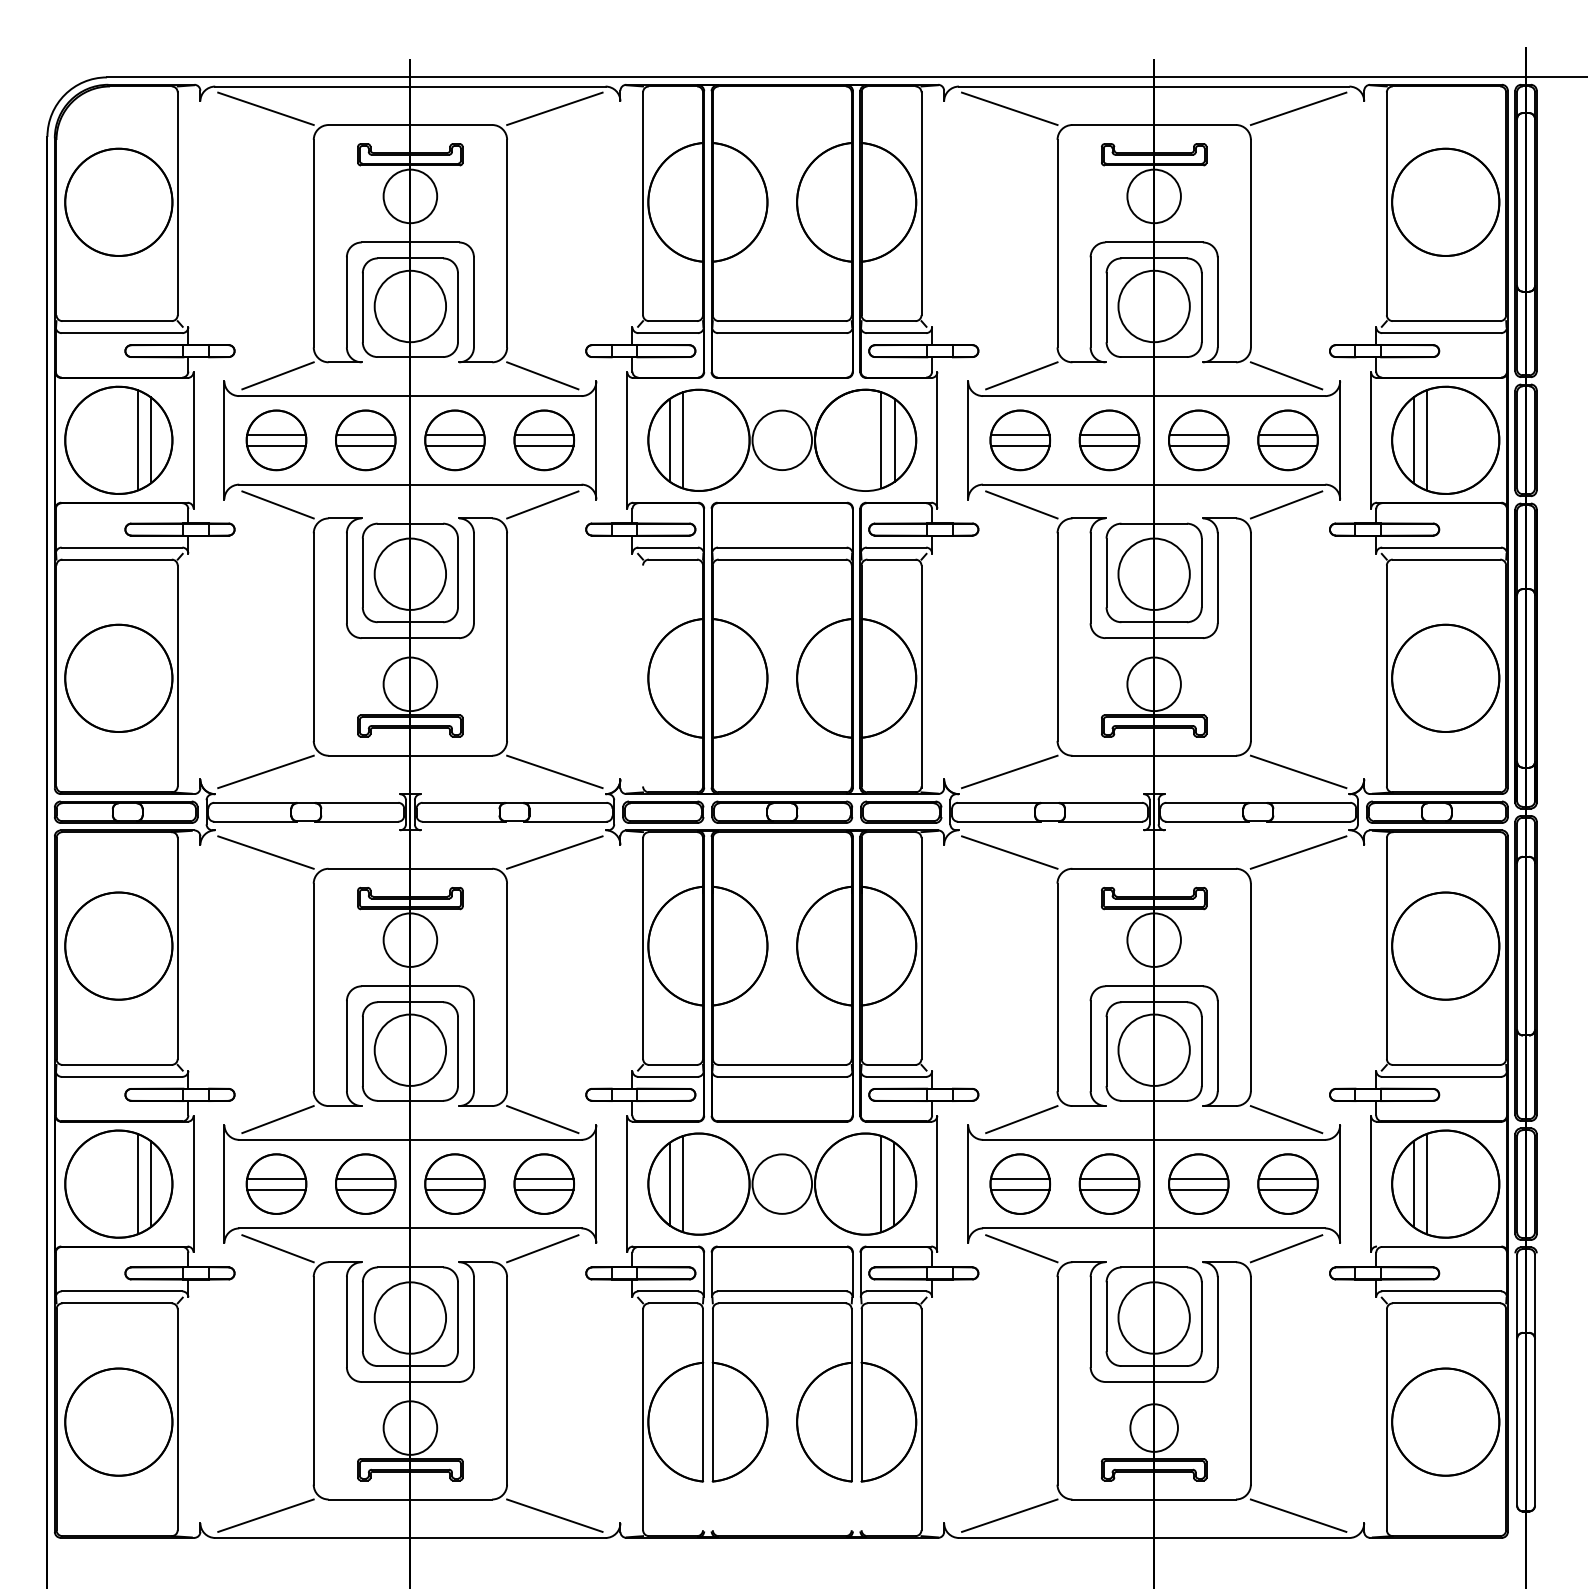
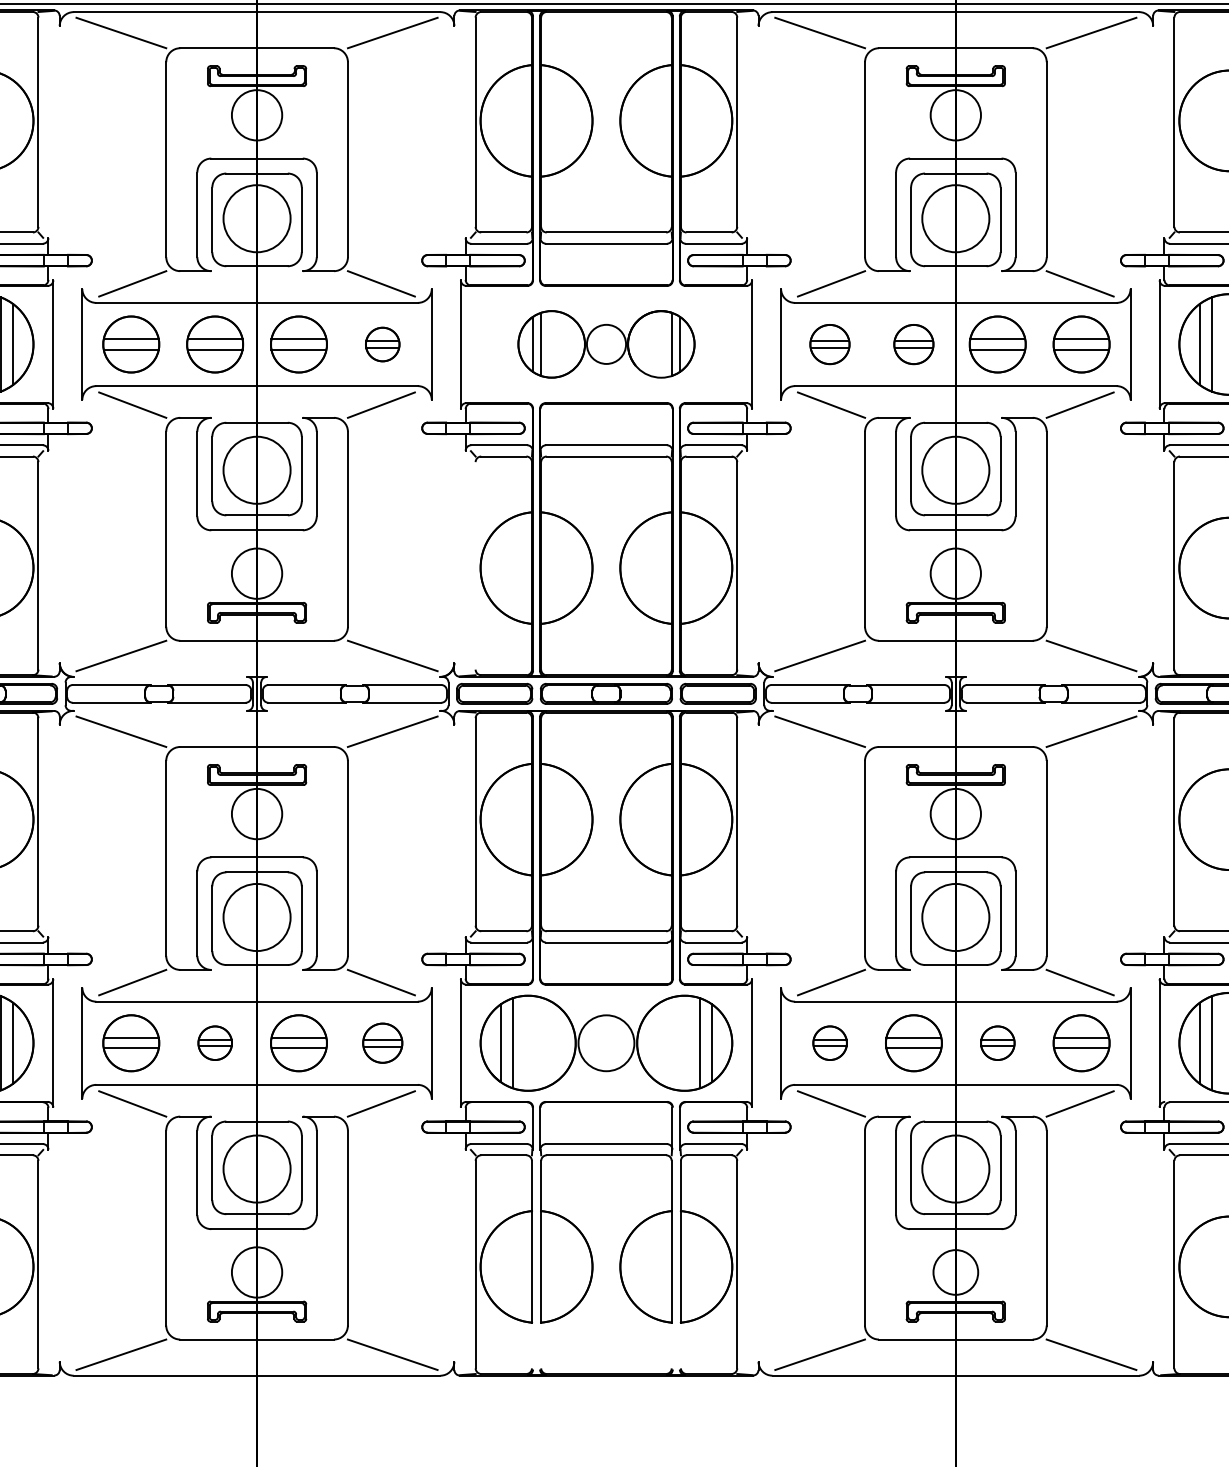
part: (782, 439) -> (606, 343), size x0.7
part: (543, 440) -> (382, 344), size x0.6
part: (1019, 440) -> (829, 344), size x0.7
part: (1109, 440) -> (913, 344), size x0.7
part: (365, 1183) -> (214, 1042), size x0.6
part: (543, 1183) -> (382, 1042), size x0.7
part: (1020, 1183) -> (830, 1042), size x0.6
part: (1198, 1183) -> (997, 1042), size x0.6

